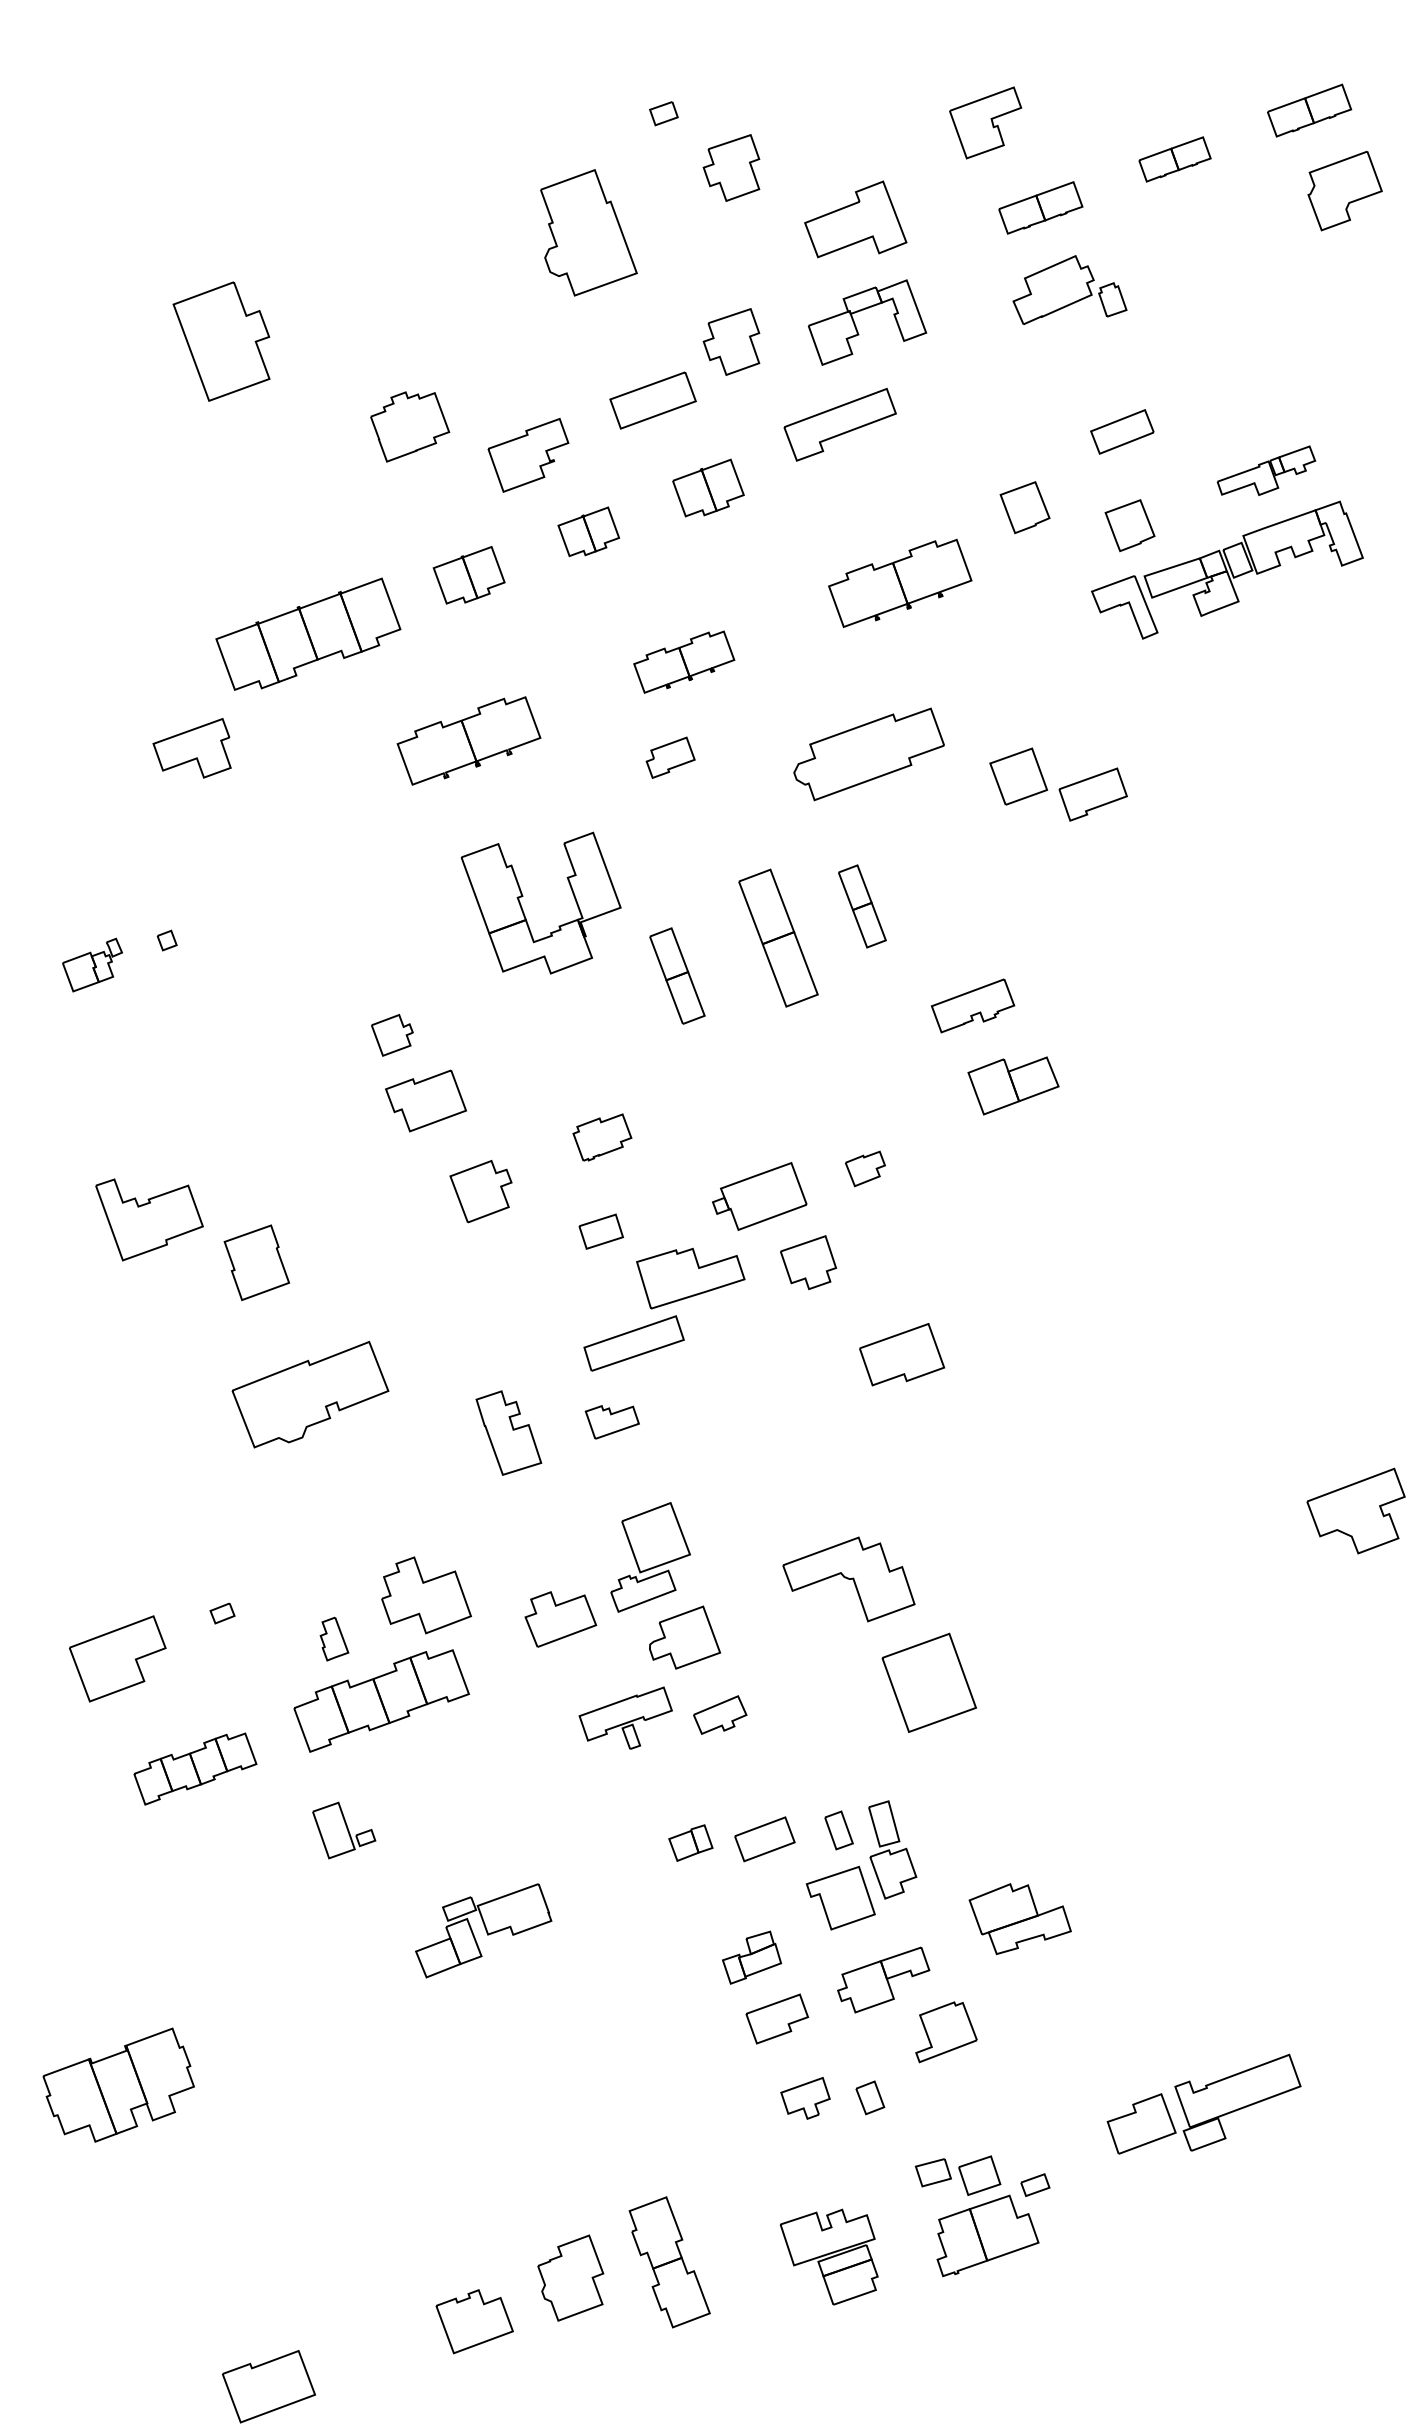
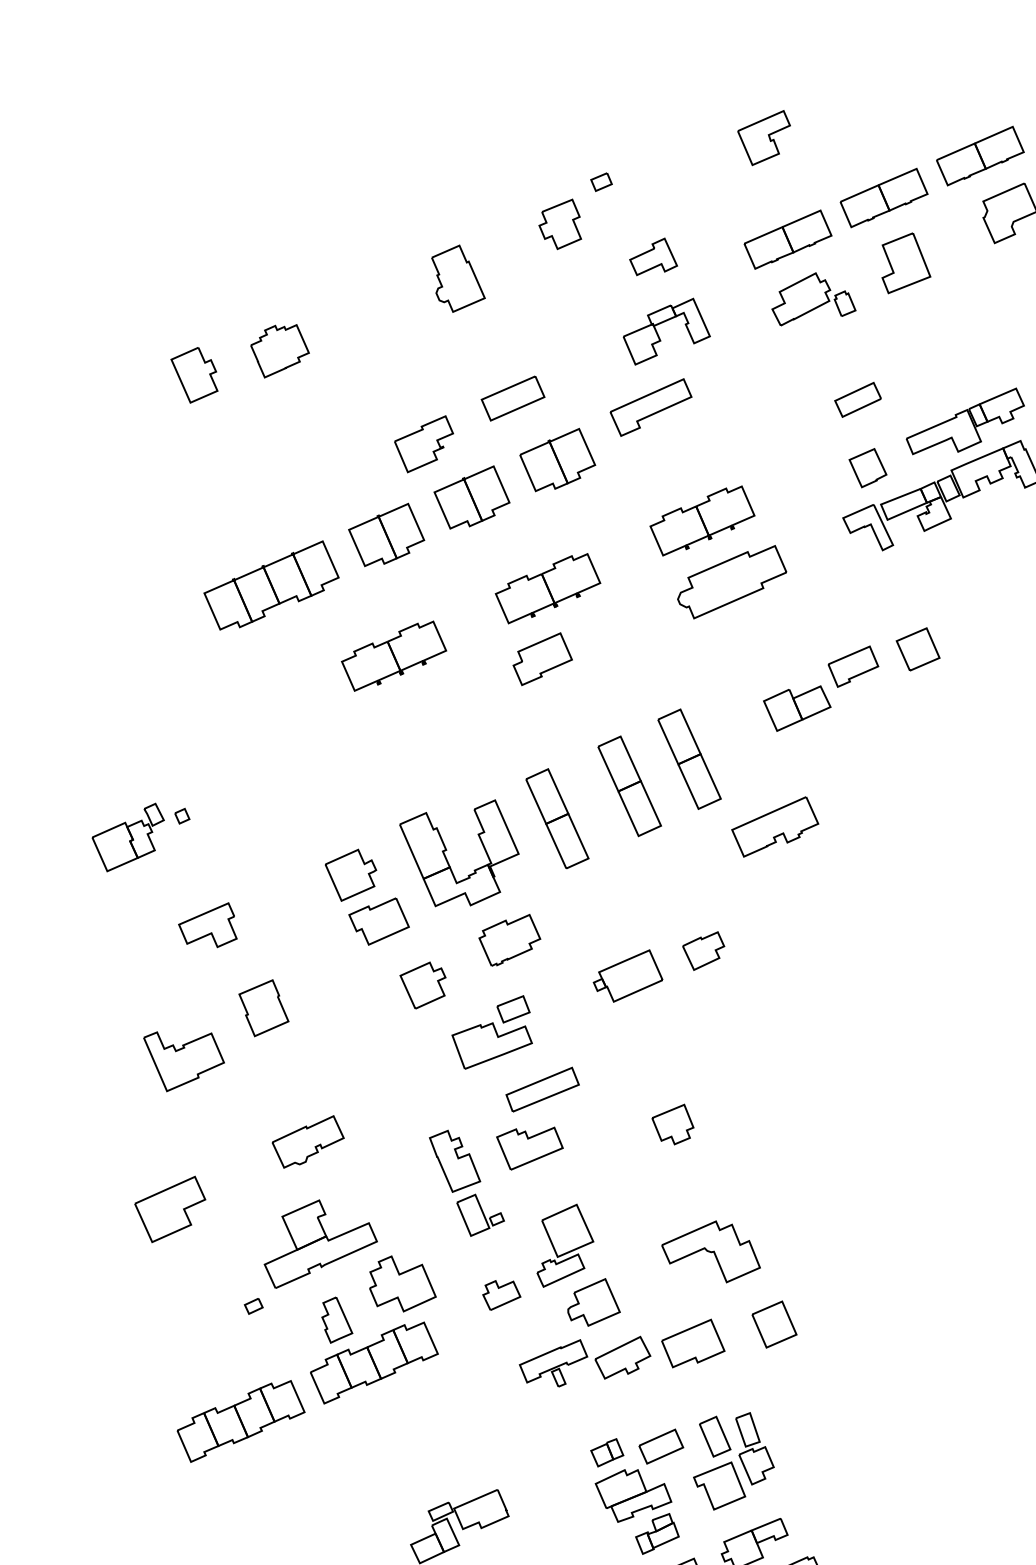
part: (1309, 110) -> (980, 155), size x1.43
part: (663, 113) -> (601, 182), moved
part: (985, 122) -> (764, 137), moved
part: (1174, 159) -> (883, 198), size x1.67
part: (1040, 207) -> (787, 239), size x1.43
part: (855, 219) -> (652, 256), size x0.62
part: (588, 232) -> (458, 278), size x0.71
part: (1198, 249) -> (905, 262), added
part: (221, 341) -> (194, 375), size x0.62
part: (731, 341) -> (567, 351), removed
part: (410, 426) -> (280, 350), moved
part: (1266, 470) -> (965, 421), size x1.67
part: (708, 487) -> (557, 459), size x1.43
part: (1024, 507) -> (789, 459), removed
part: (588, 531) -> (471, 497), size x1.67
part: (468, 574) -> (386, 534), size x1.43
part: (683, 661) -> (547, 588), size x1.43
part: (191, 748) -> (207, 926), moved
part: (868, 754) -> (731, 582), moved
part: (670, 757) -> (542, 659), size x1.67
part: (1018, 776) -> (917, 649), moved
part: (523, 896) -> (447, 850), moved
part: (862, 906) -> (689, 759), size x1.67
part: (92, 964) -> (128, 837), size x1.67
part: (677, 975) -> (557, 818), size x1.43
part: (972, 1005) -> (774, 826), size x1.43
part: (392, 1035) -> (351, 875), size x1.67
part: (1013, 1085) -> (797, 708), moved
part: (602, 1137) -> (510, 940), size x1.43
part: (865, 1168) -> (703, 950), size x1.43
part: (149, 1219) -> (184, 1060), moved
part: (256, 1262) -> (263, 1008), moved
part: (808, 1262) -> (673, 1124), moved
part: (690, 1278) -> (492, 1045), moved
part: (902, 1354) -> (693, 1343), moved
part: (310, 1394) -> (308, 1141), size x0.62
part: (612, 1422) -> (530, 1148), size x1.67
part: (318, 1532) -> (320, 1242), added
part: (560, 1618) -> (501, 1294), size x0.71
part: (334, 1638) -> (336, 1319), size x1.43
part: (117, 1658) -> (170, 1209), moved
part: (929, 1682) -> (774, 1324), size x0.62
part: (719, 1714) -> (622, 1357), size x1.43
part: (195, 1768) -> (241, 1421), size x1.43
part: (344, 1830) -> (481, 1214), moved
part: (838, 1830) -> (714, 1436), size x1.43
part: (1019, 1919) -> (633, 1495), moved

